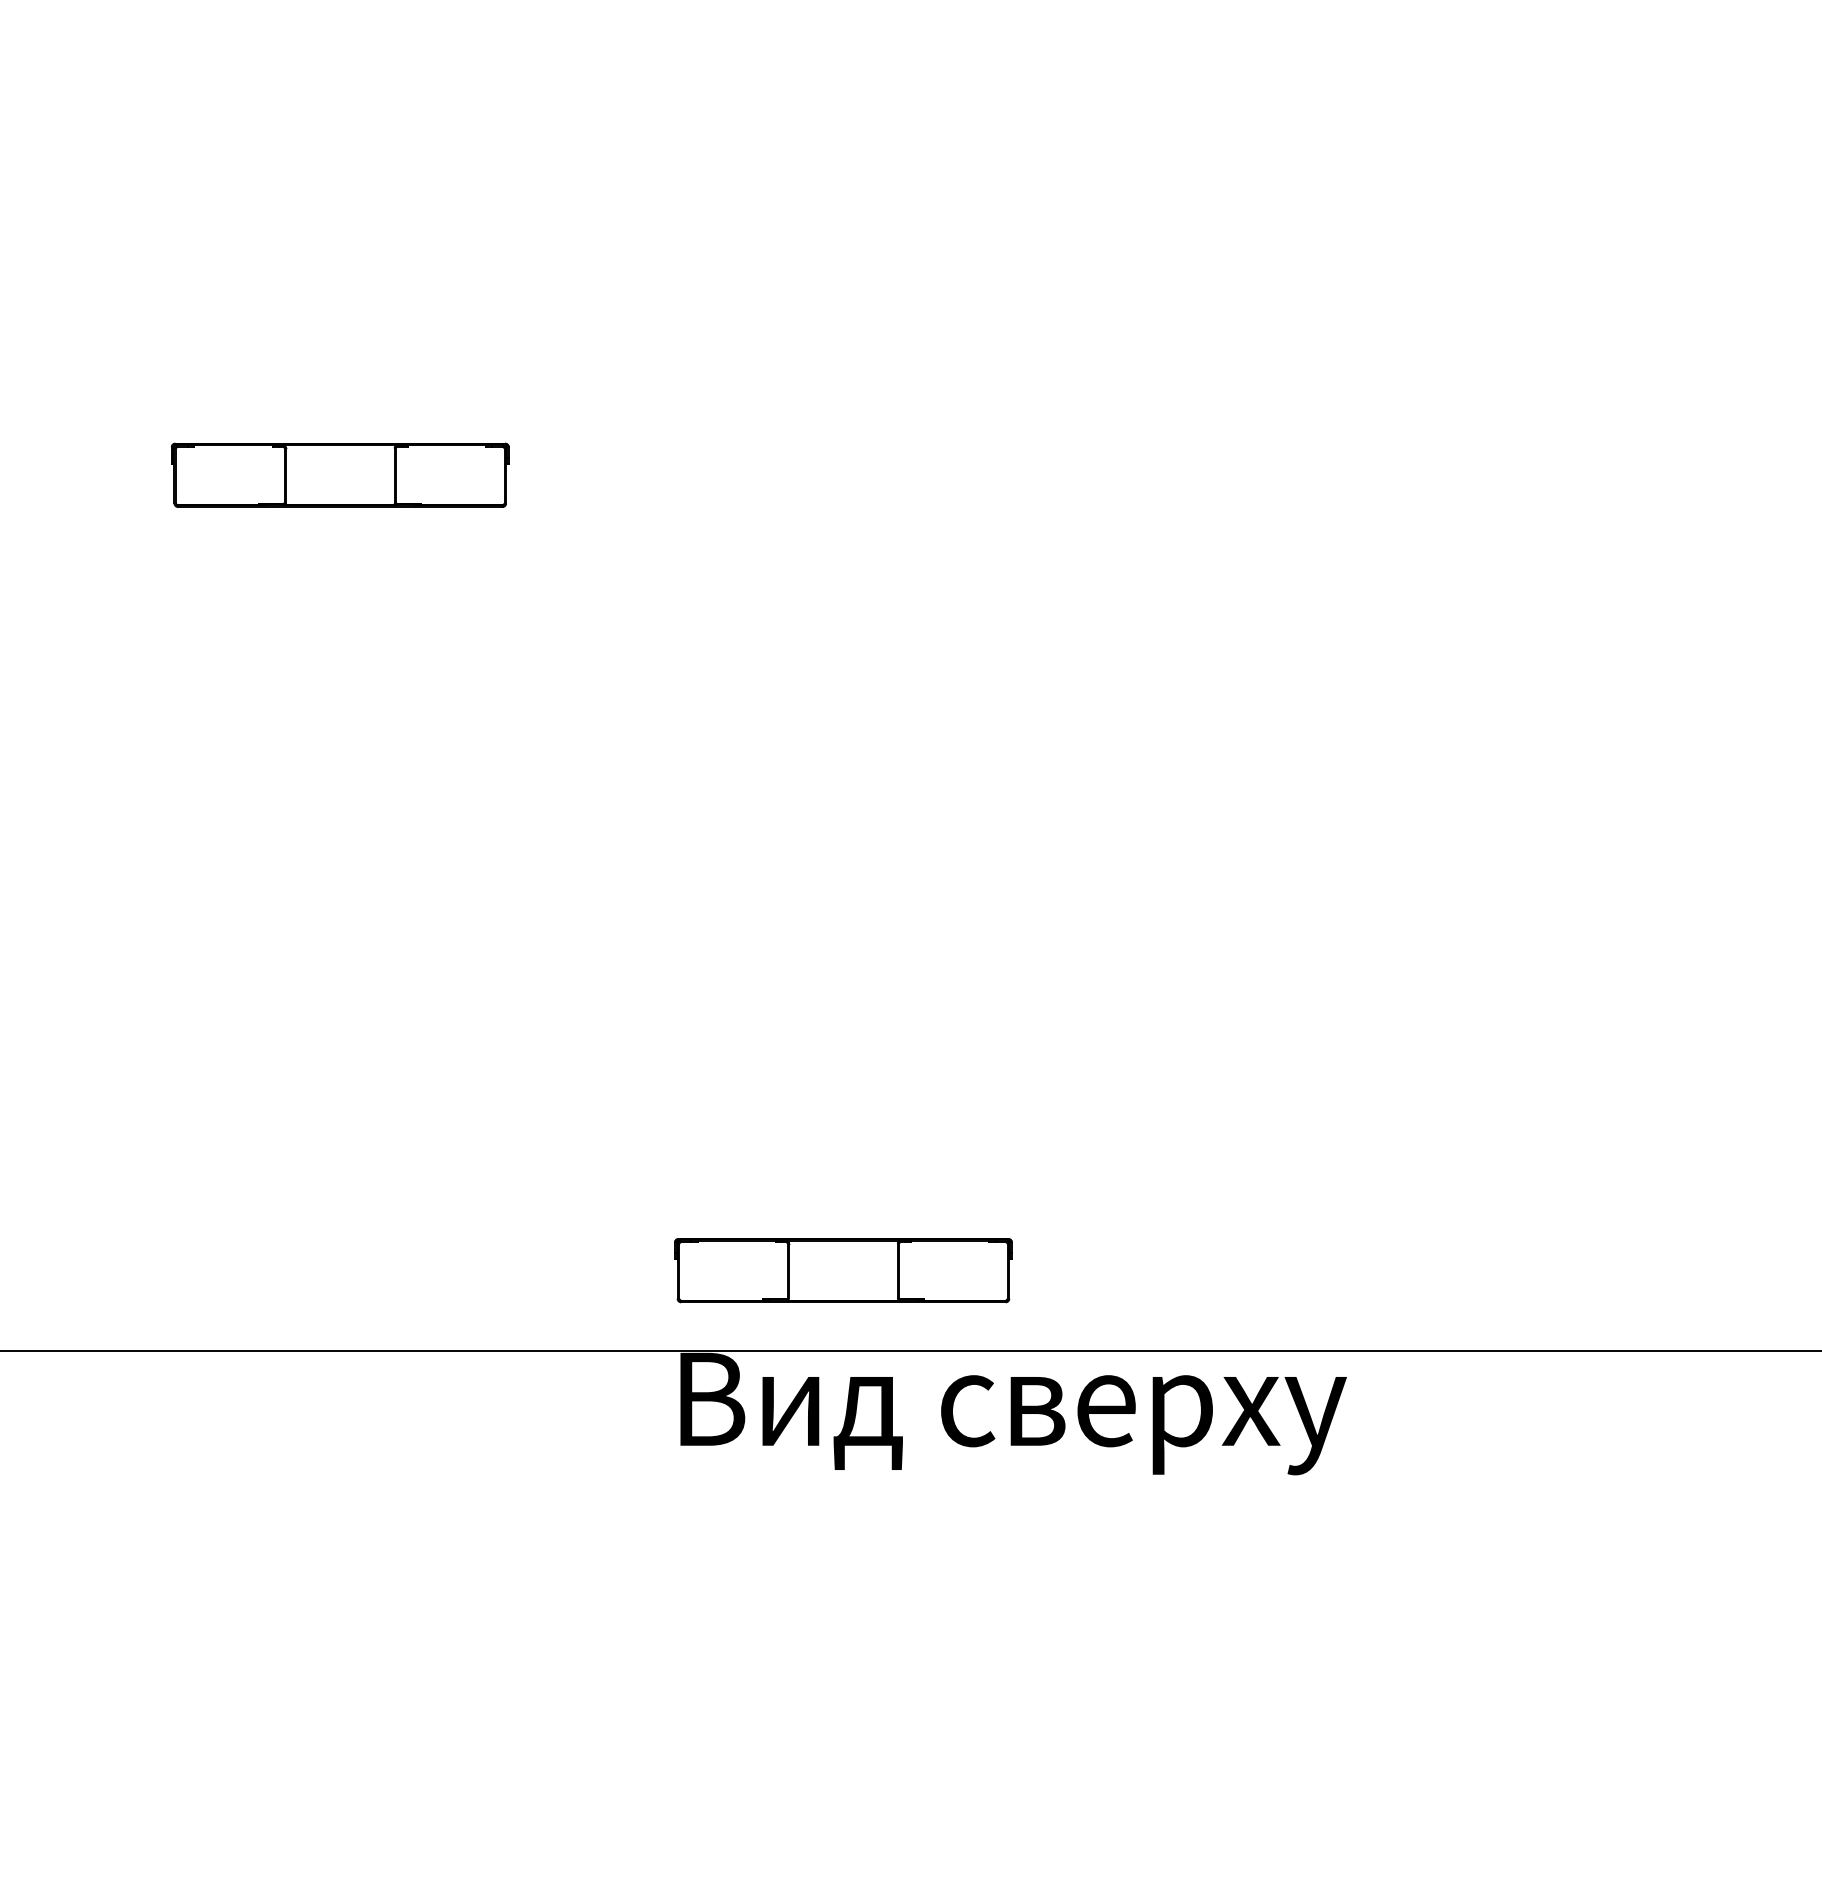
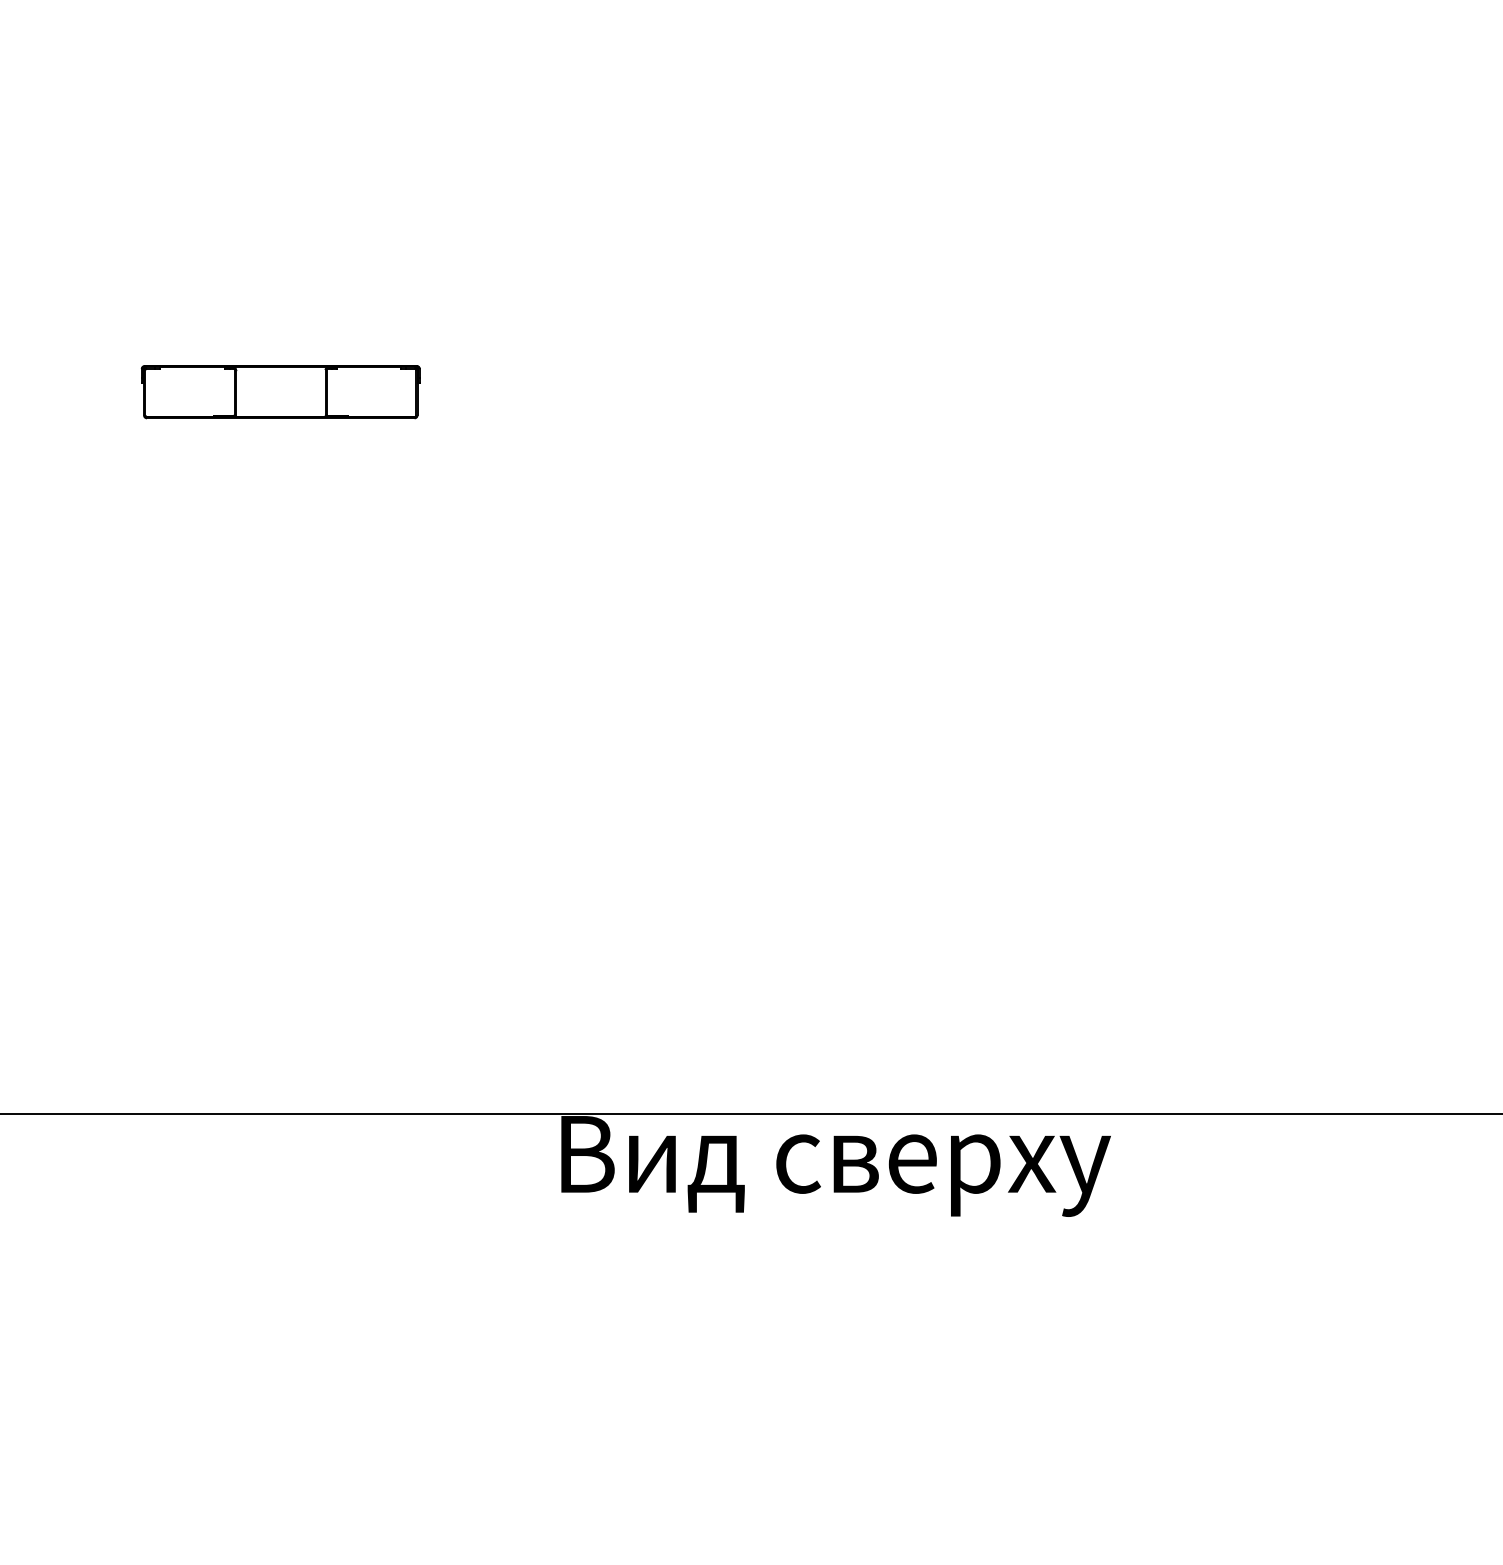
part: (843, 1270) -> (695, 1048), removed

